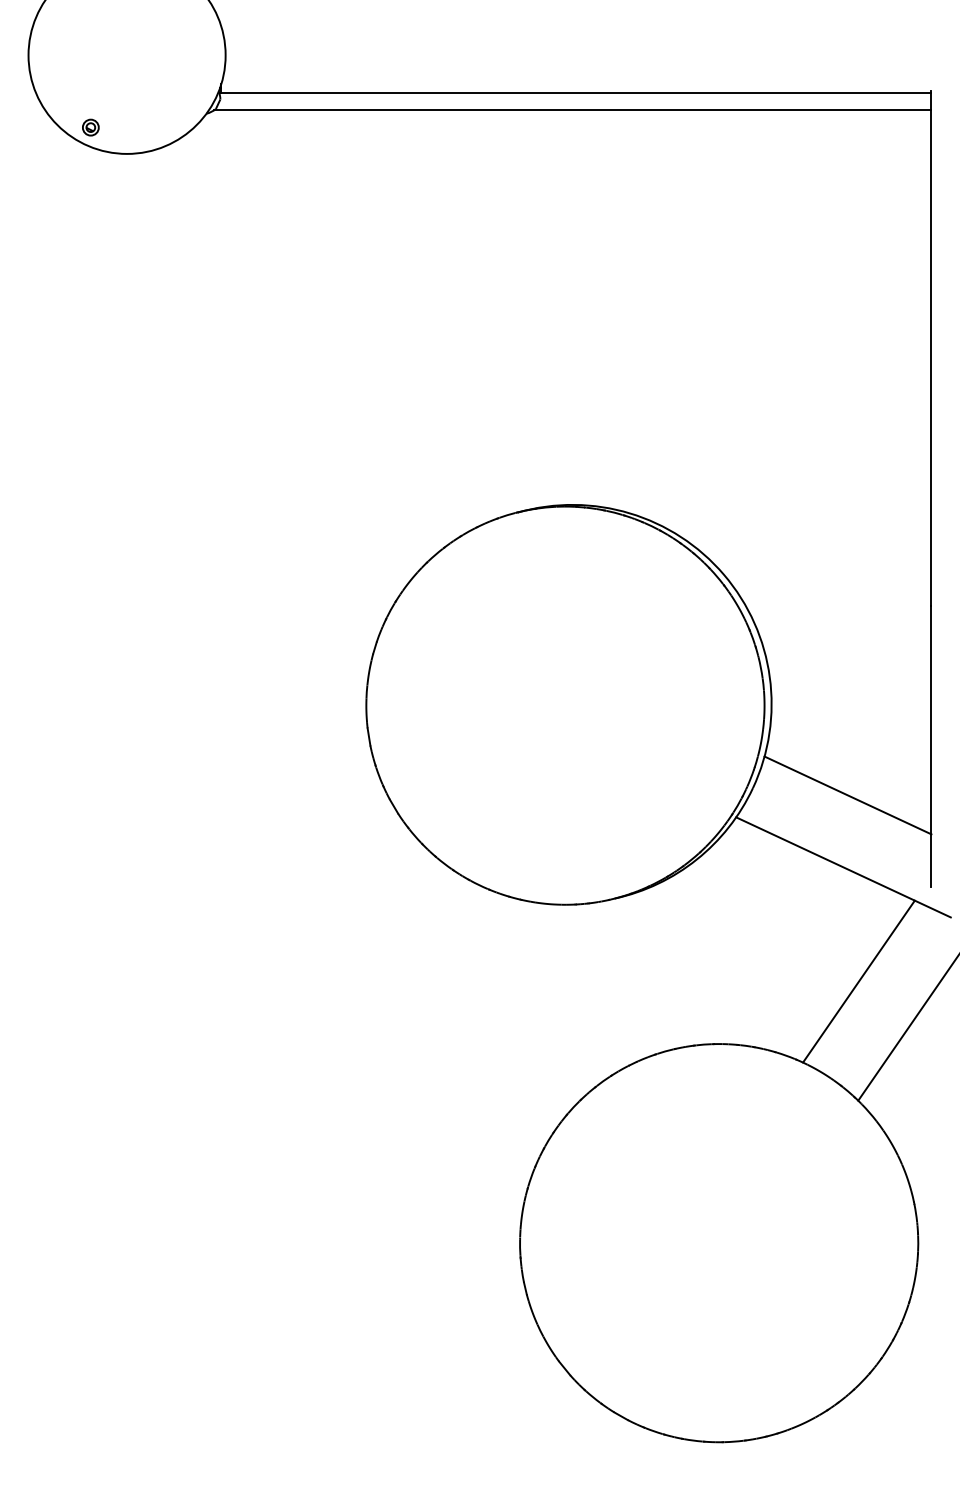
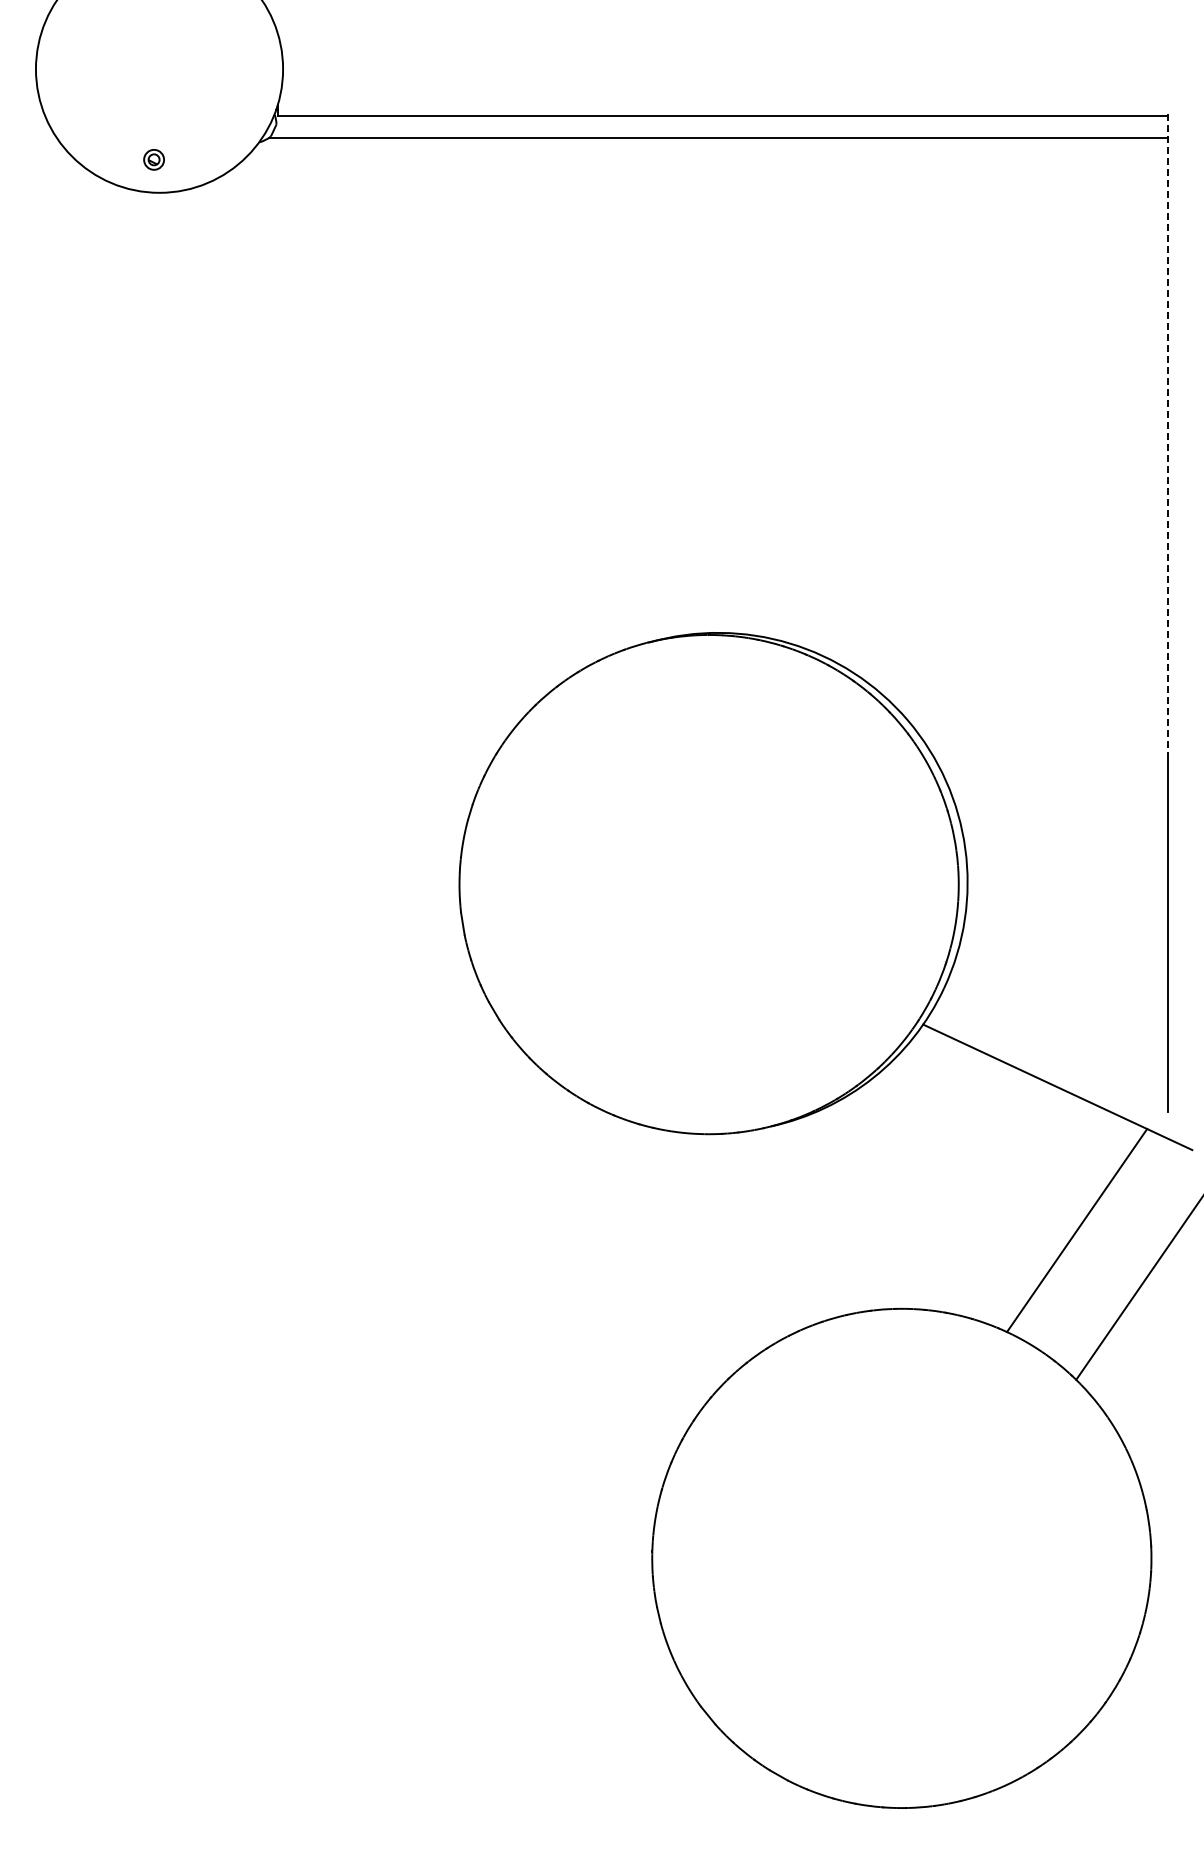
part: (90, 127) -> (153, 159), moved
line: (931, 349) -> (1168, 437), solid -> dashed
line: (848, 794) -> (1063, 996), removed

